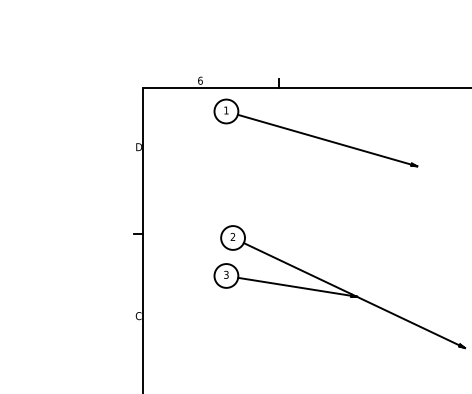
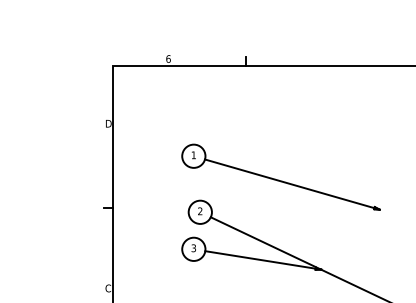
part: (315, 132) -> (280, 176), moved

